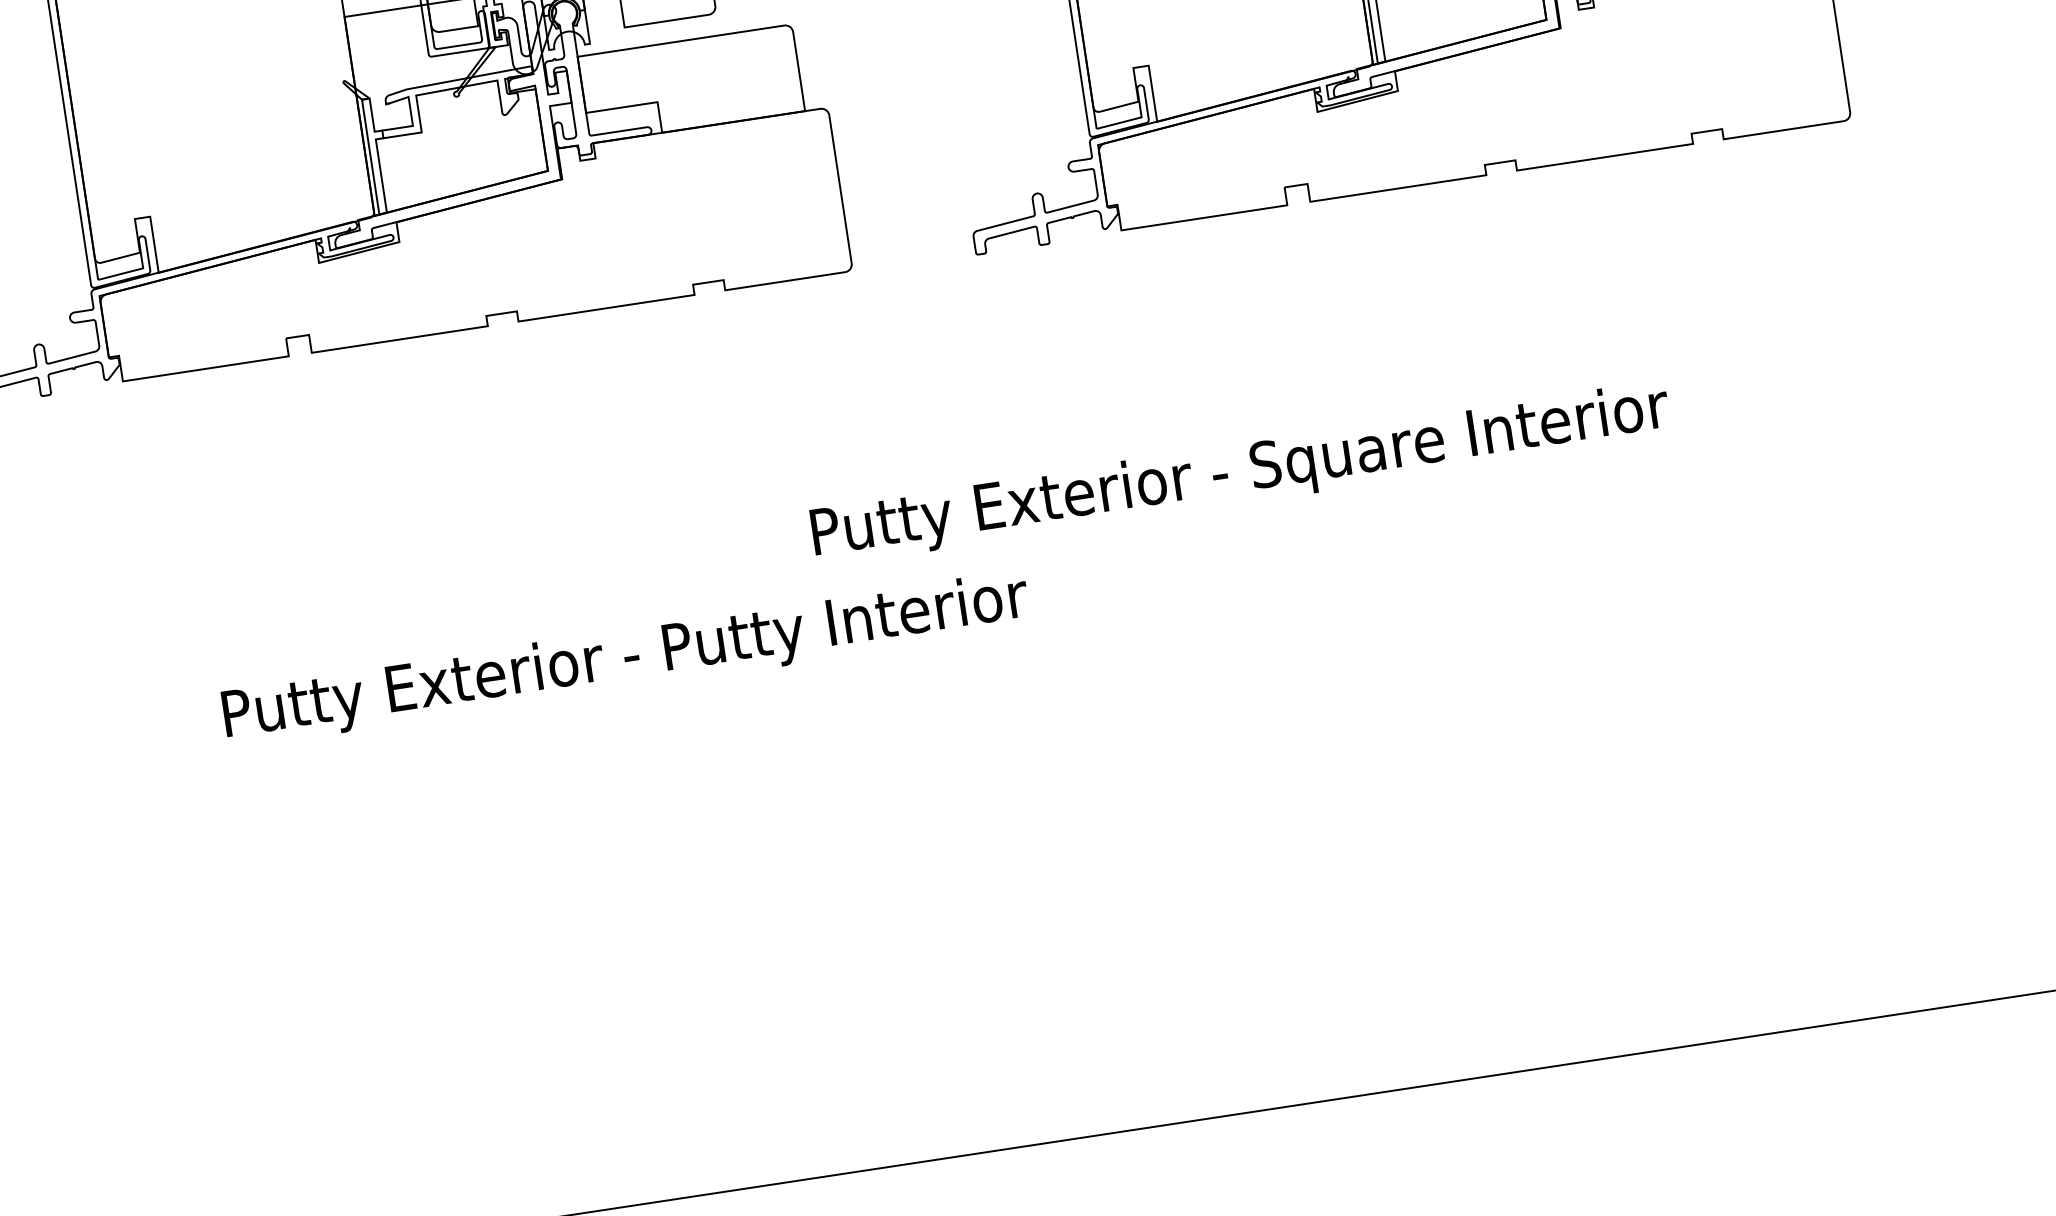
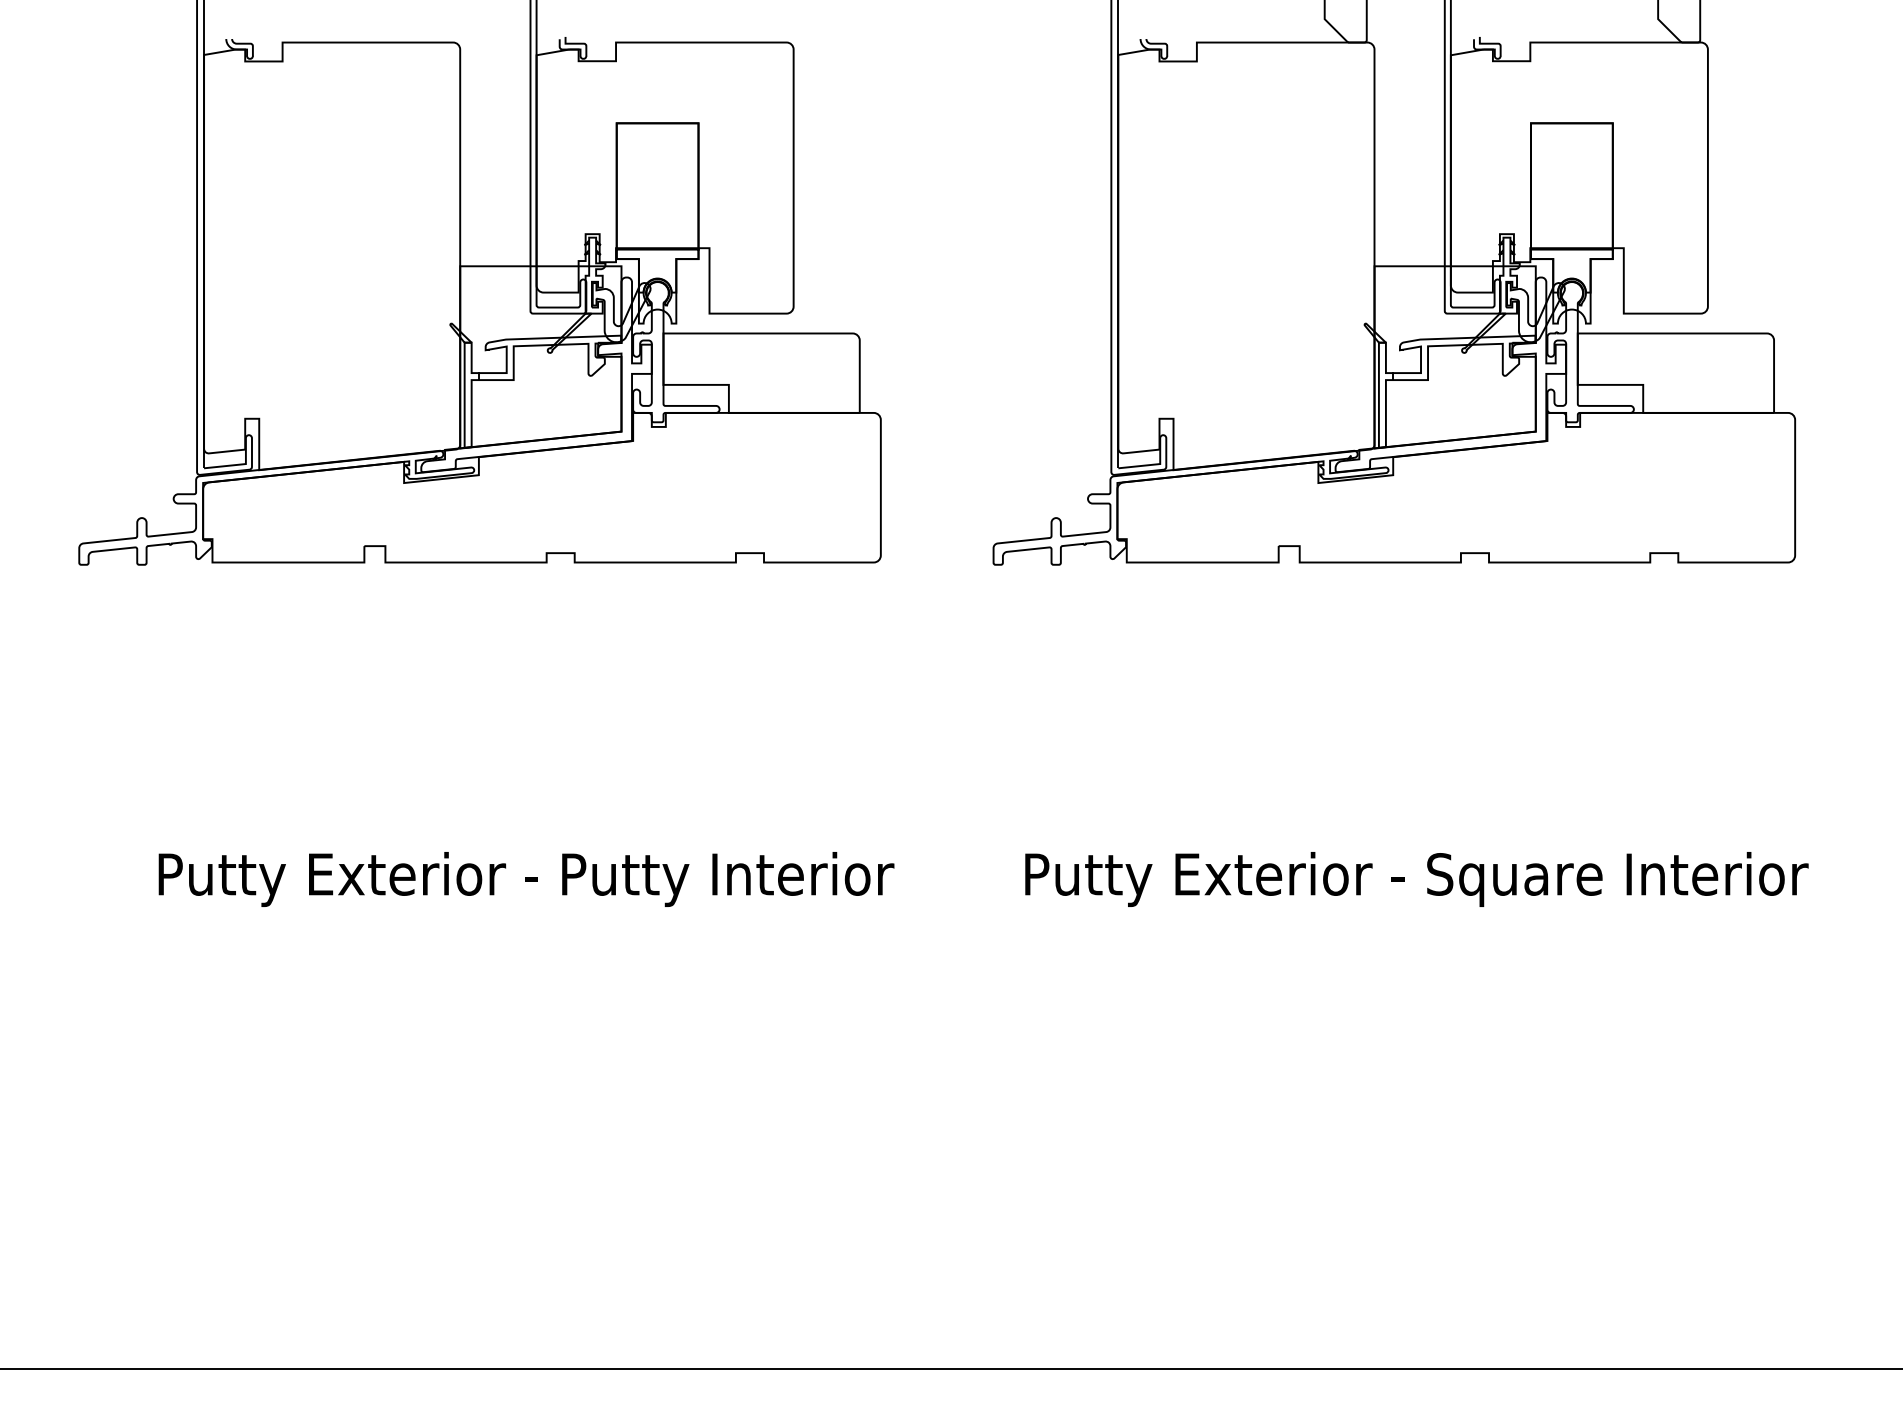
text: (1240, 473) -> (1416, 879), moved
text: (626, 659) -> (526, 879), moved

